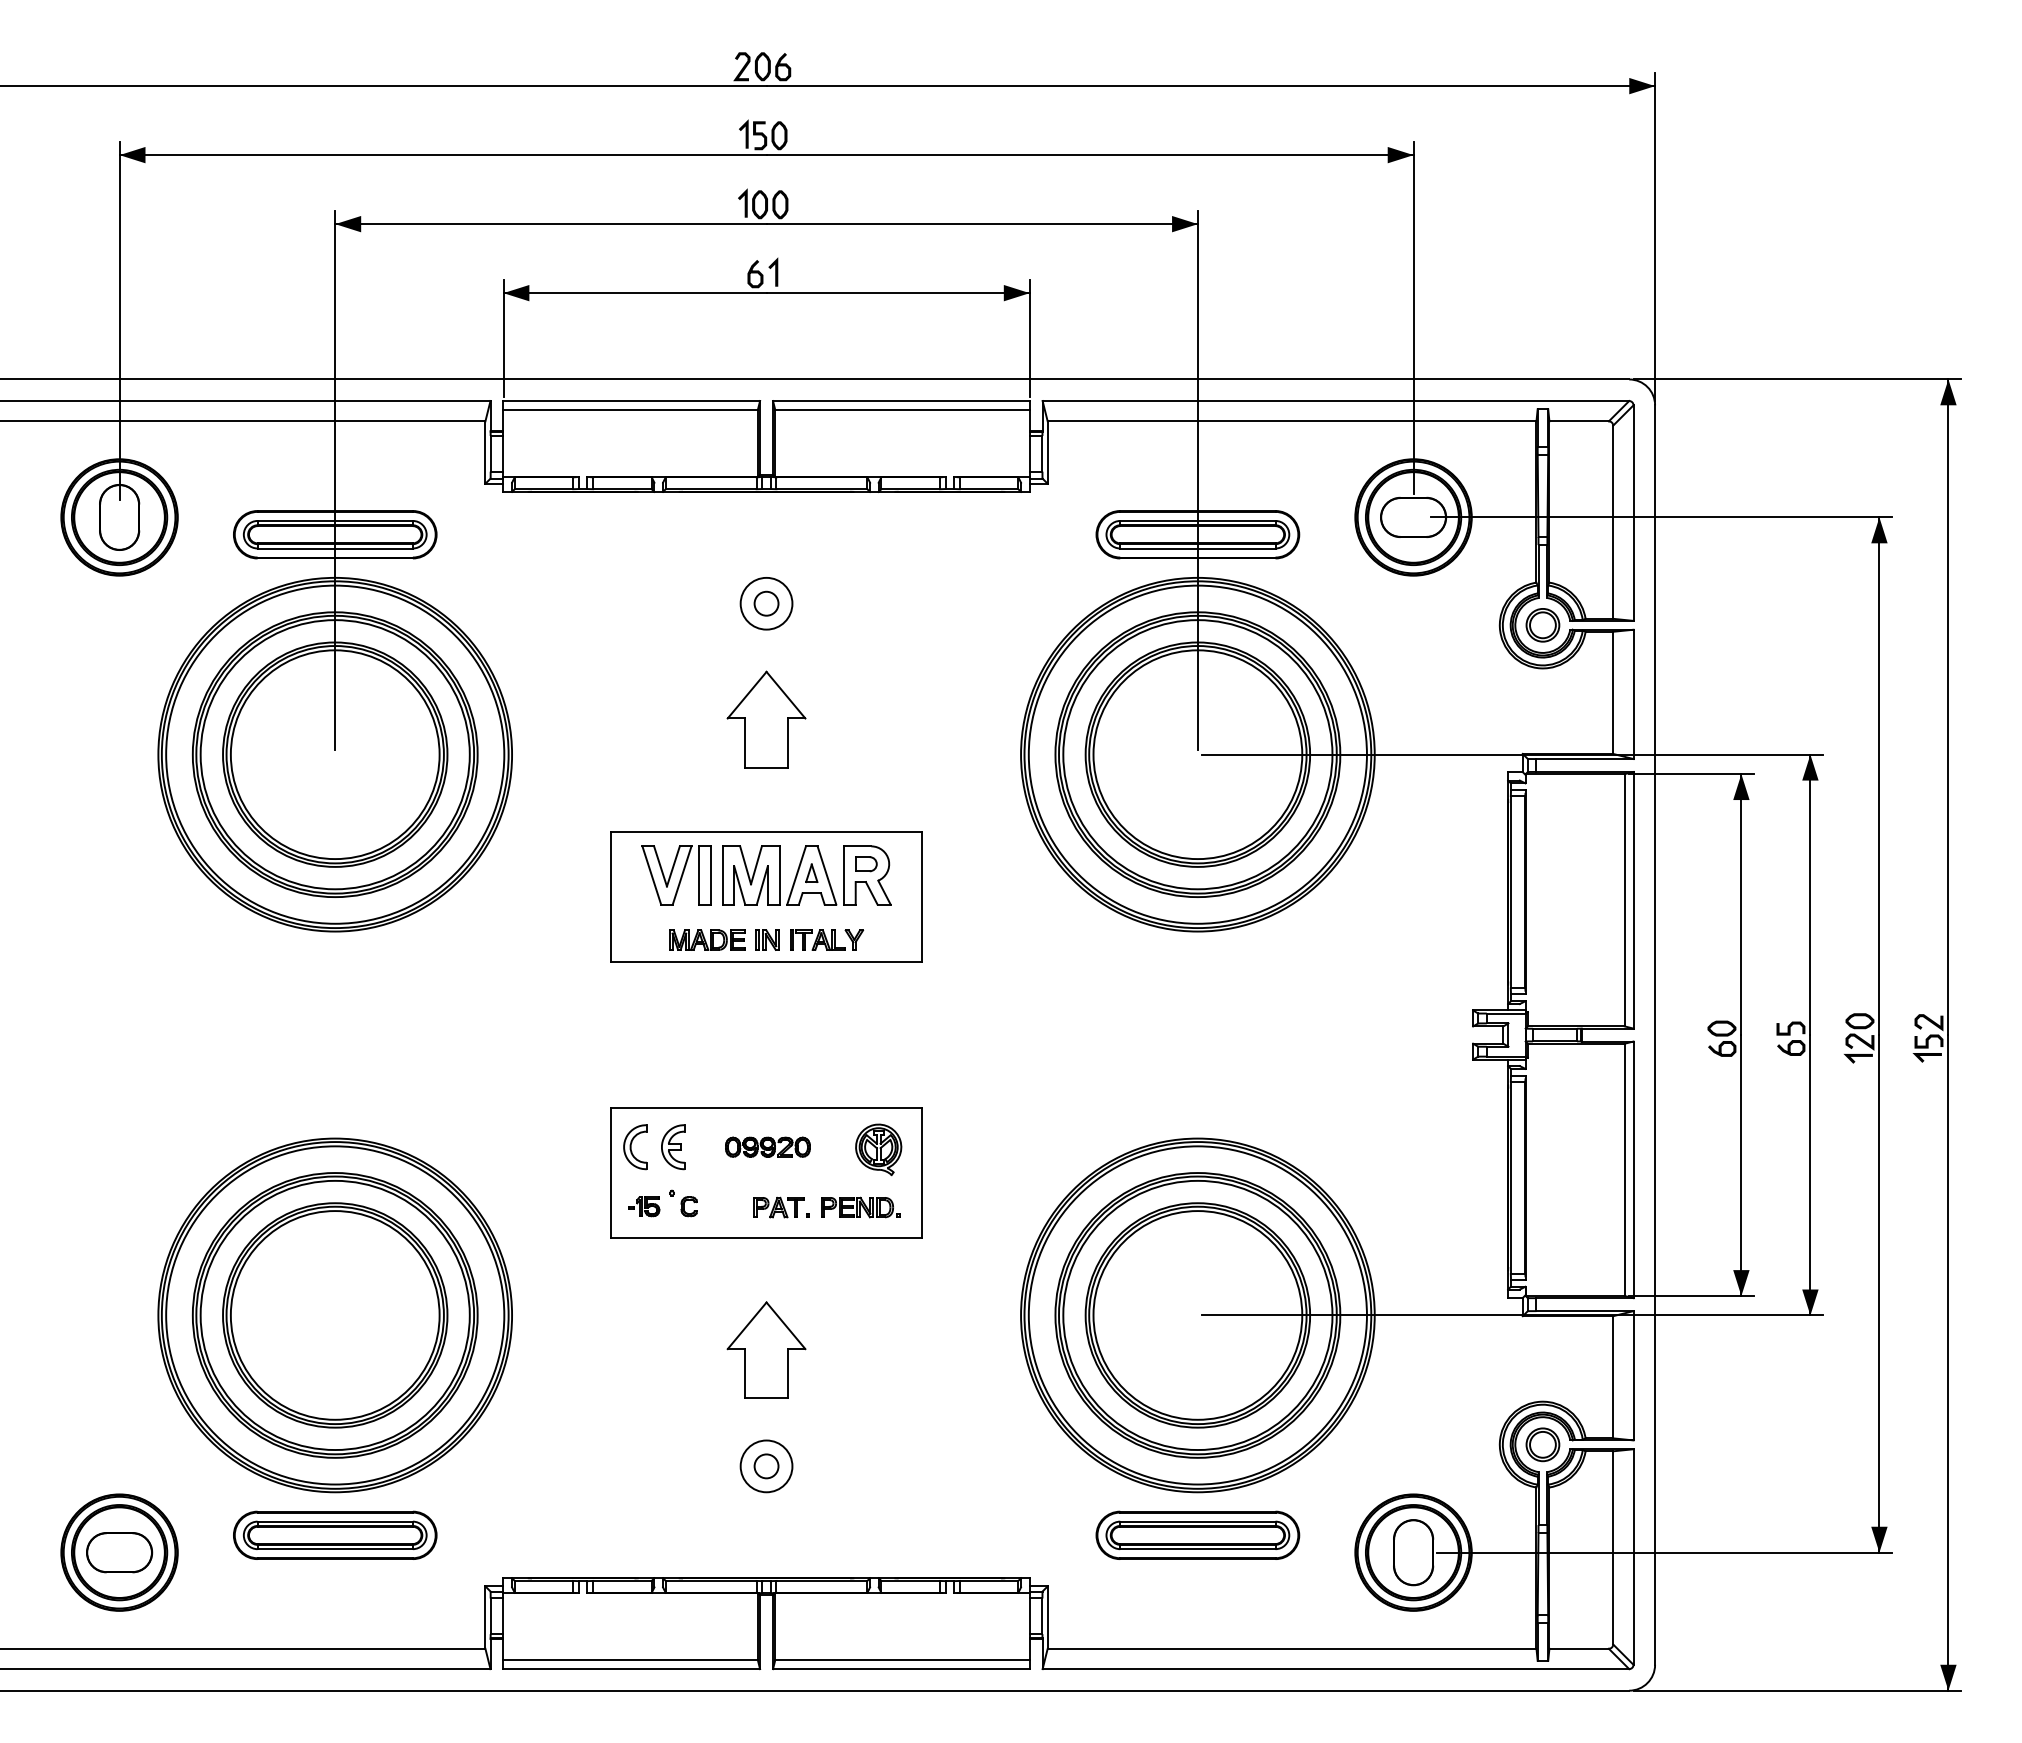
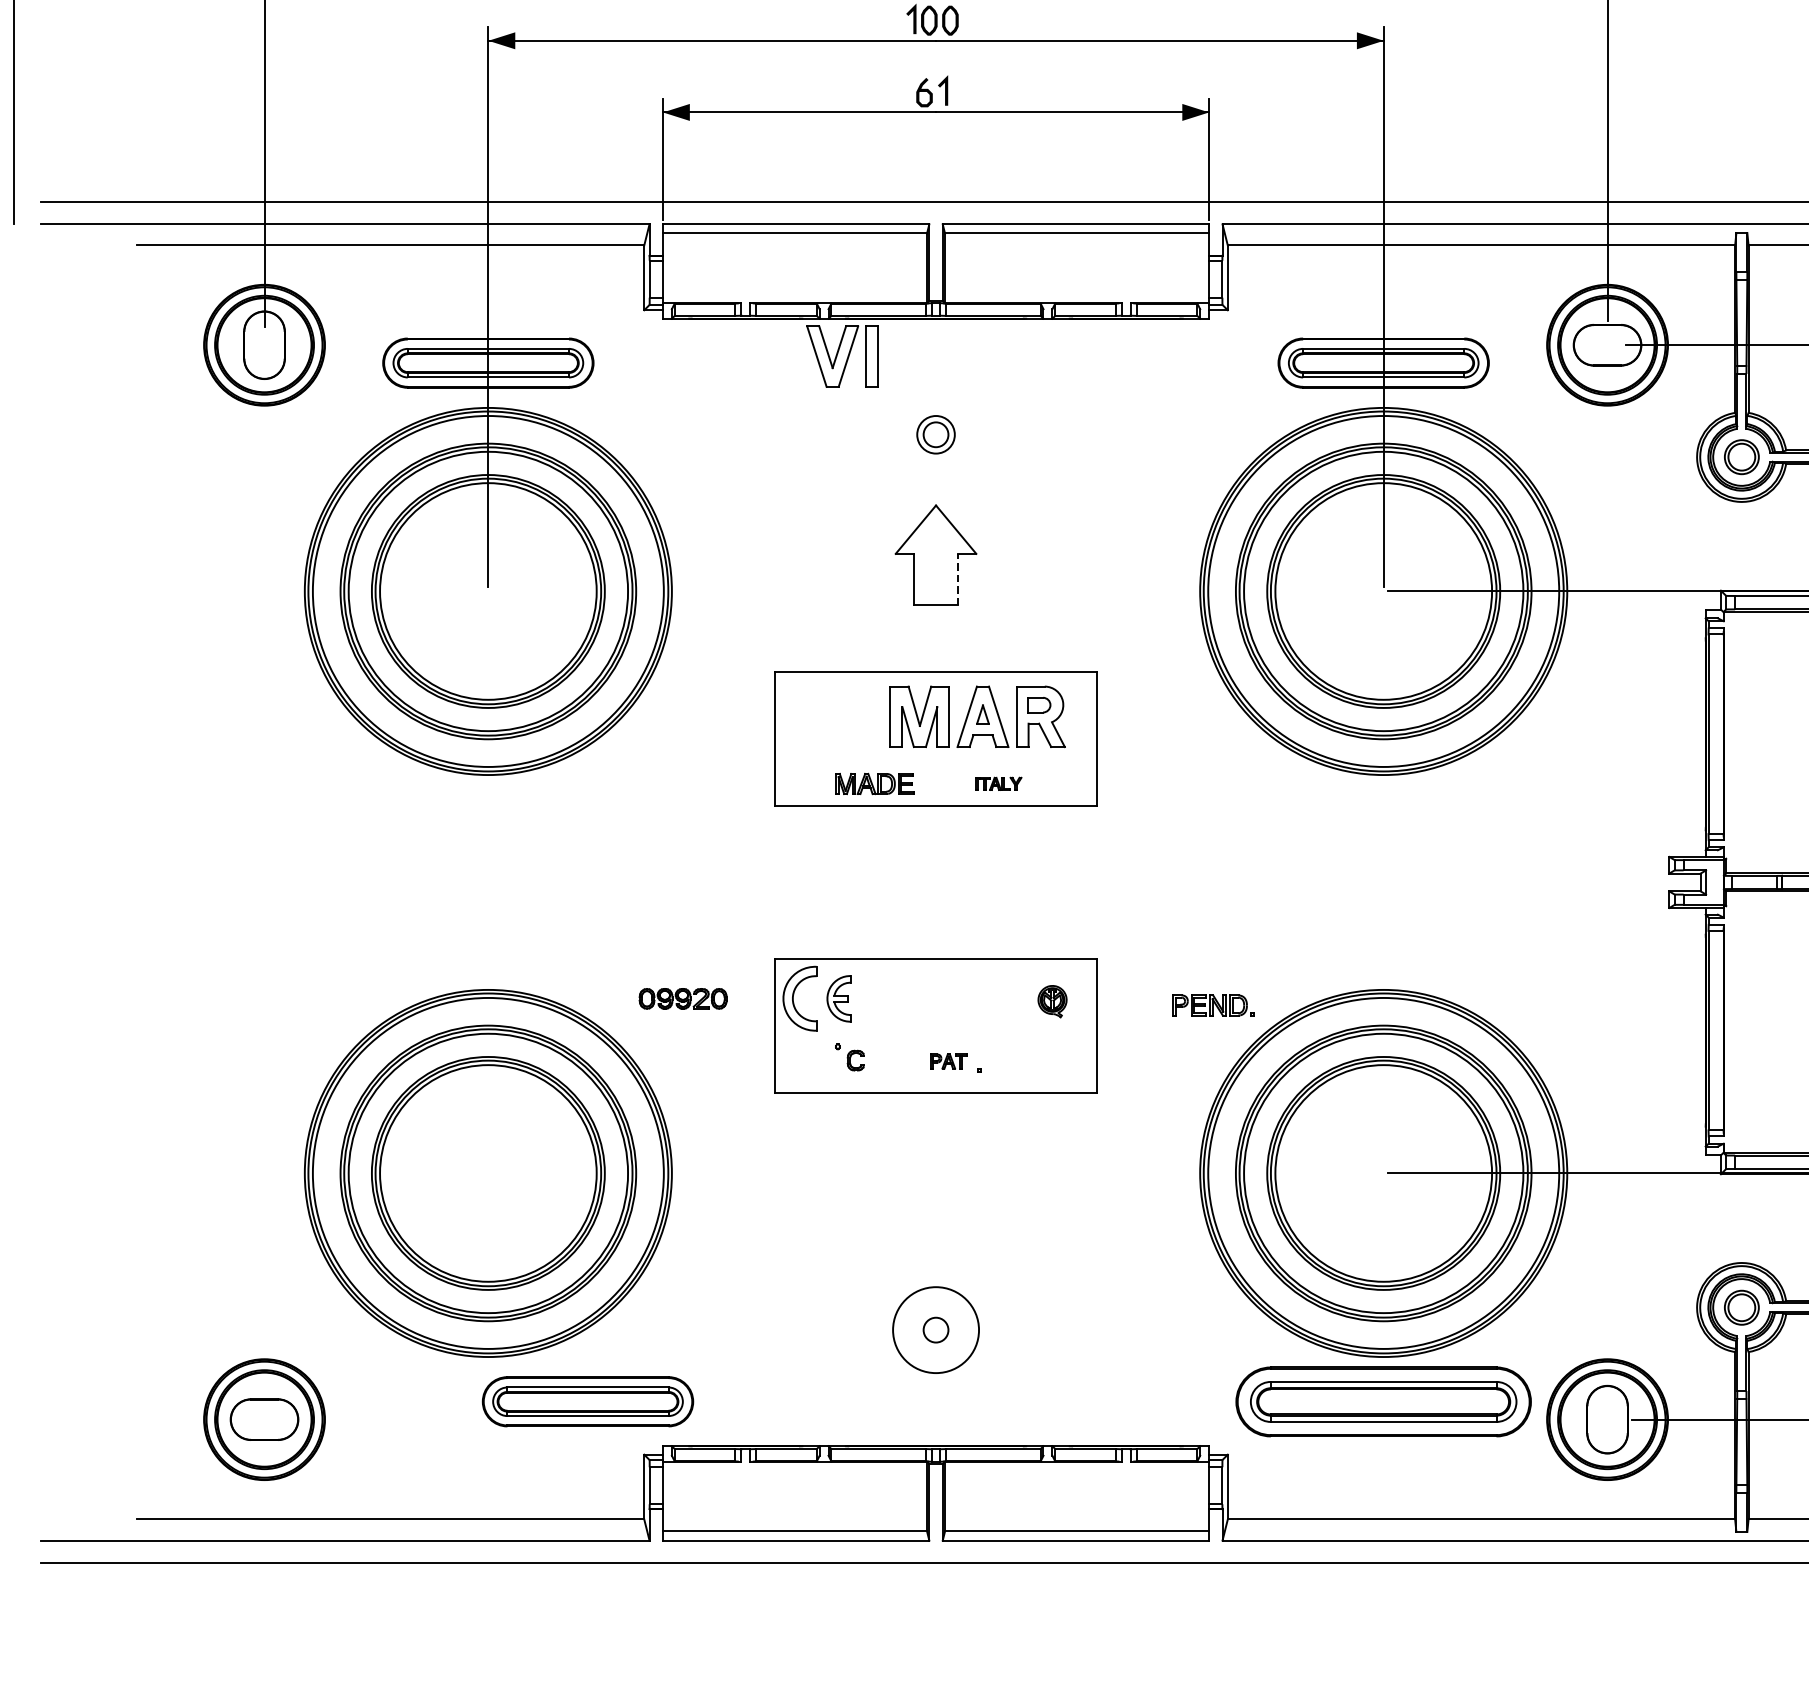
circle: (766, 603) -> (935, 434), size x0.7
line: (788, 743) -> (958, 579), solid -> dashed
part: (676, 875) -> (842, 356), moved
part: (767, 939) -> (937, 783), removed
part: (827, 939) -> (999, 783), size x0.6
part: (767, 1146) -> (682, 998), moved
part: (635, 1147) -> (800, 999), size x1.4
part: (878, 1149) -> (1052, 1001), size x0.6
part: (644, 1206) -> (809, 1060), removed
part: (778, 1207) -> (948, 1061), size x0.7
part: (860, 1207) -> (1213, 1005), moved
part: (766, 1349) -> (935, 1208), removed
circle: (766, 1466) -> (935, 1330), size x1.6
part: (335, 1534) -> (588, 1400), moved
part: (1197, 1534) -> (1383, 1400), size x1.4

